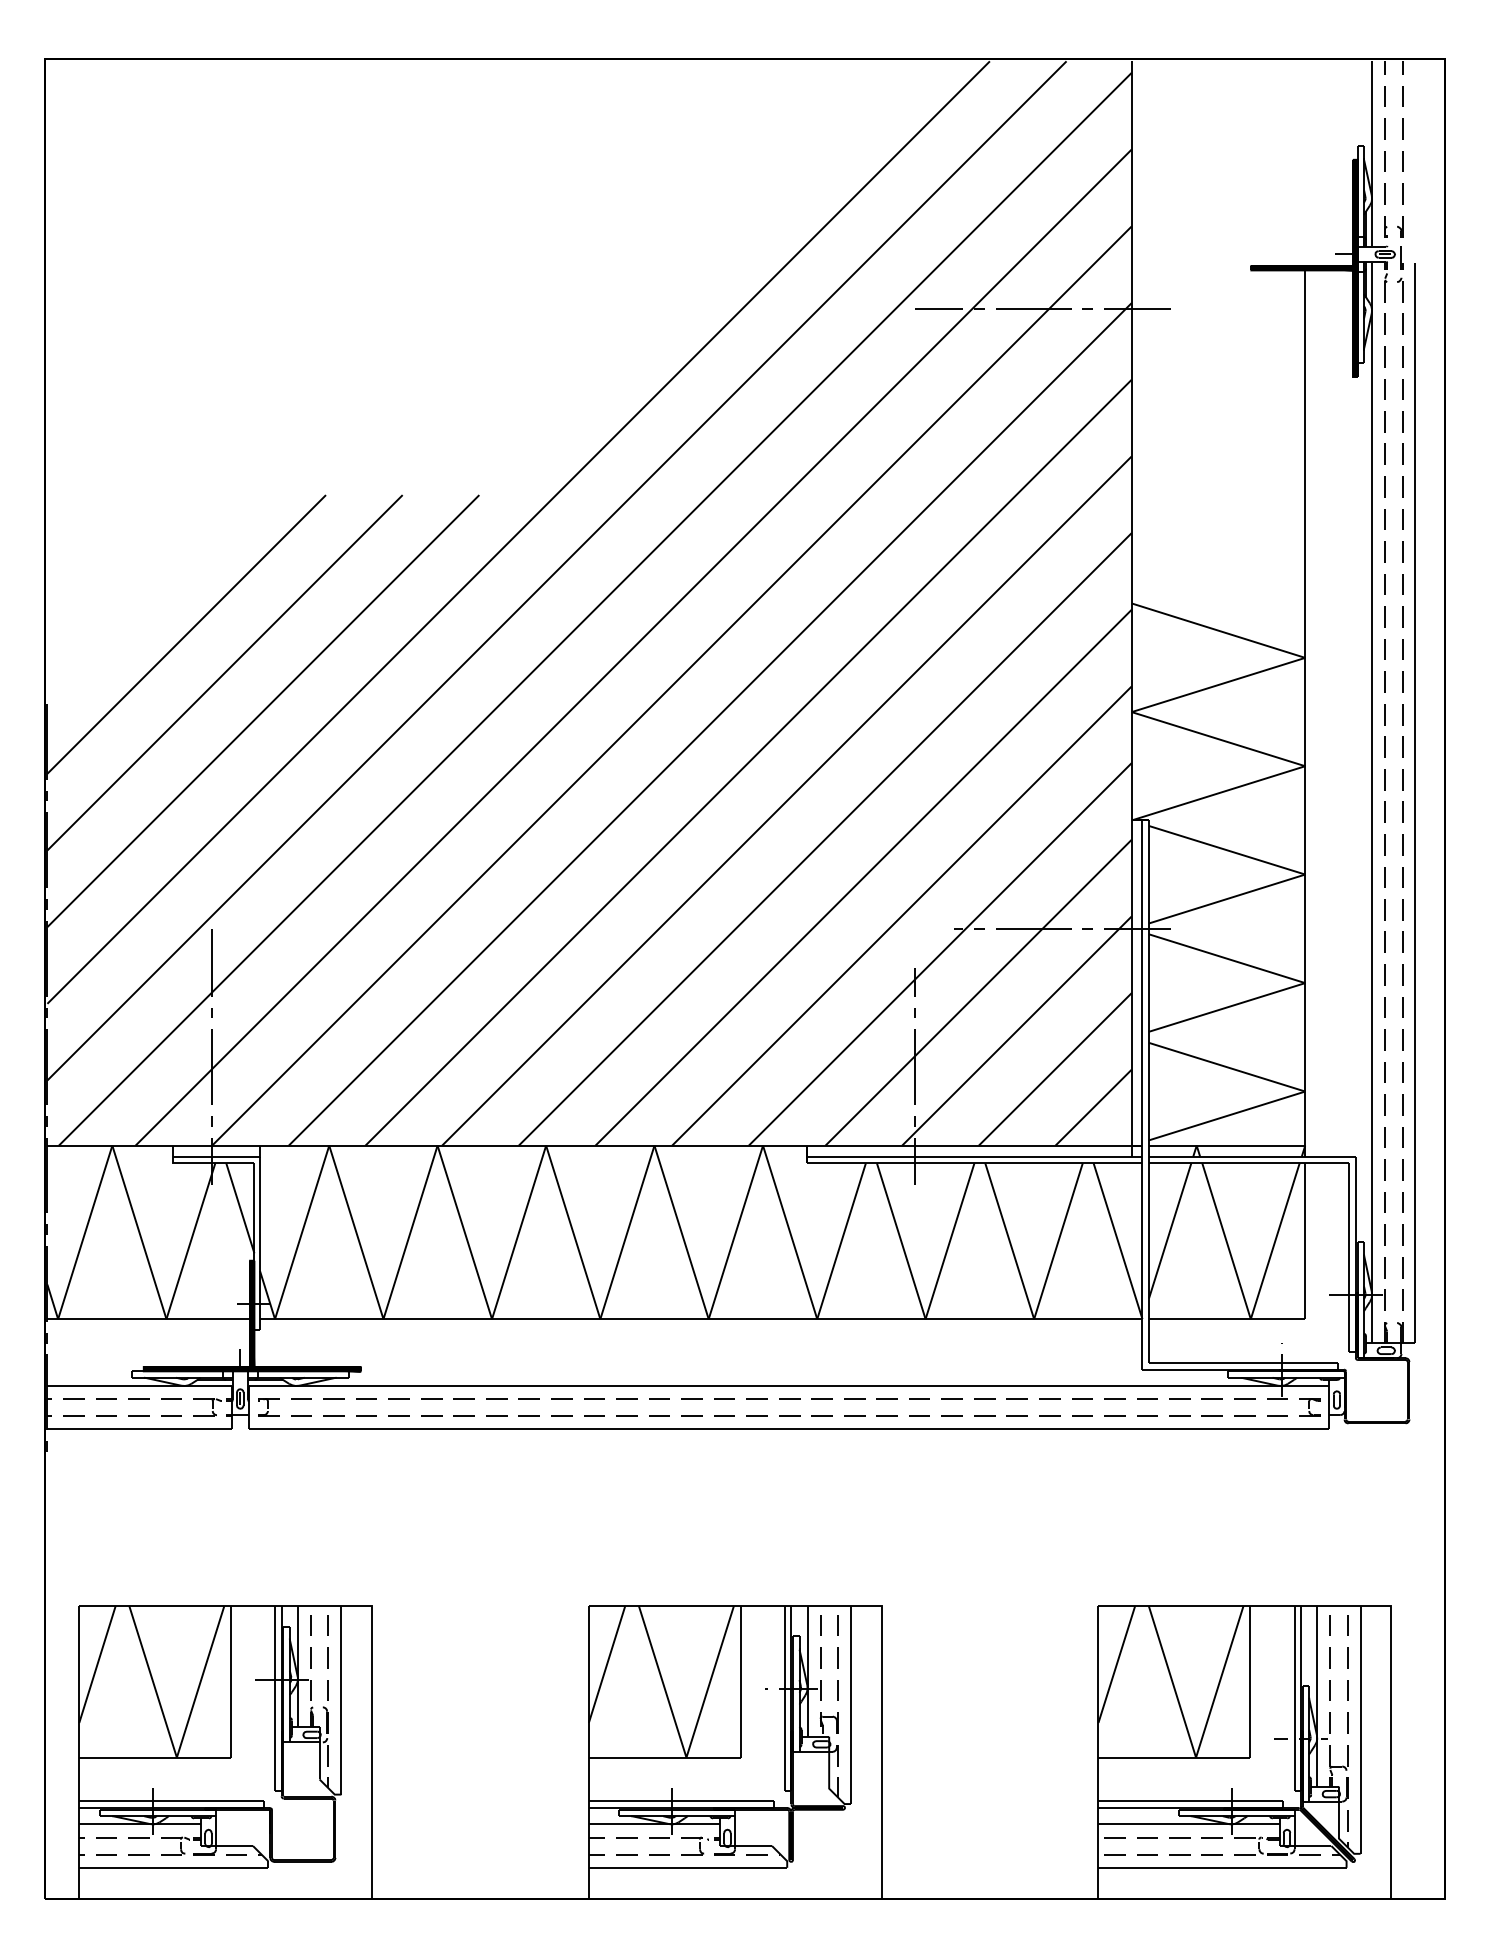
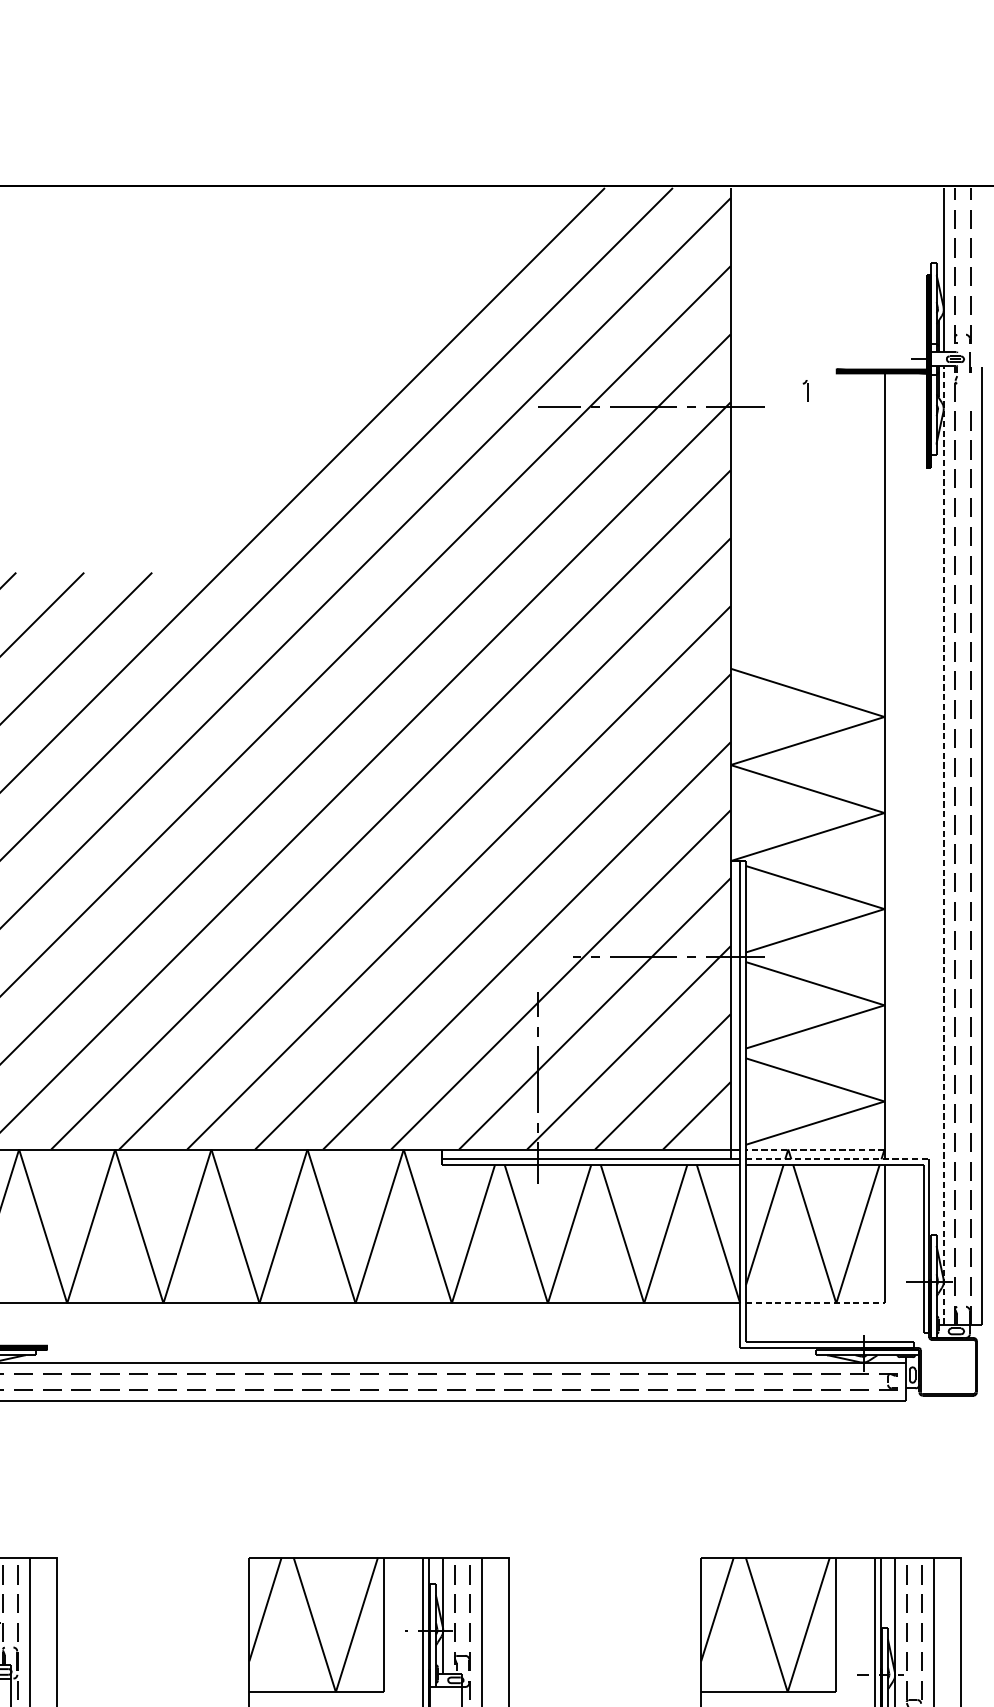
part: (1400, 289) -> (805, 390), moved
line: (1372, 803) -> (944, 846), solid -> dashed
line: (1226, 1145) -> (814, 1149), solid -> dashed
line: (1252, 1156) -> (837, 1159), solid -> dashed
line: (1227, 1319) -> (815, 1303), solid -> dashed

